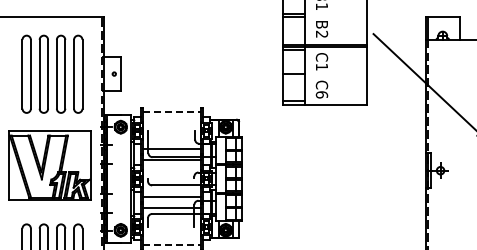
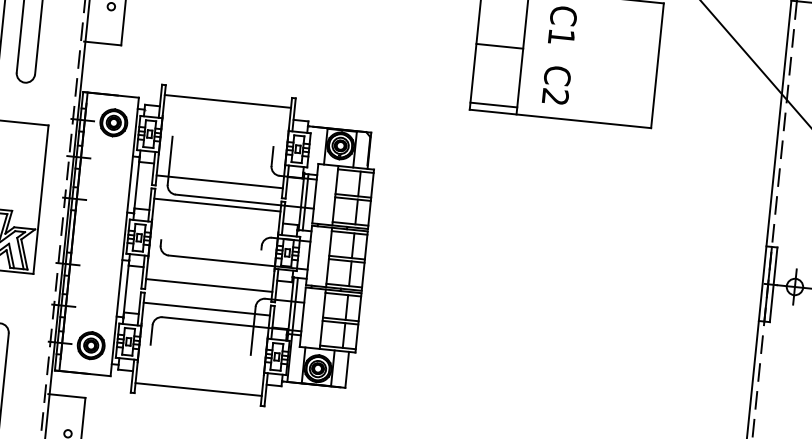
text: (321, 94) -> (554, 96), C6 -> C2
line: (172, 112) -> (228, 102), dashed -> solid
line: (172, 245) -> (199, 389), dashed -> solid

